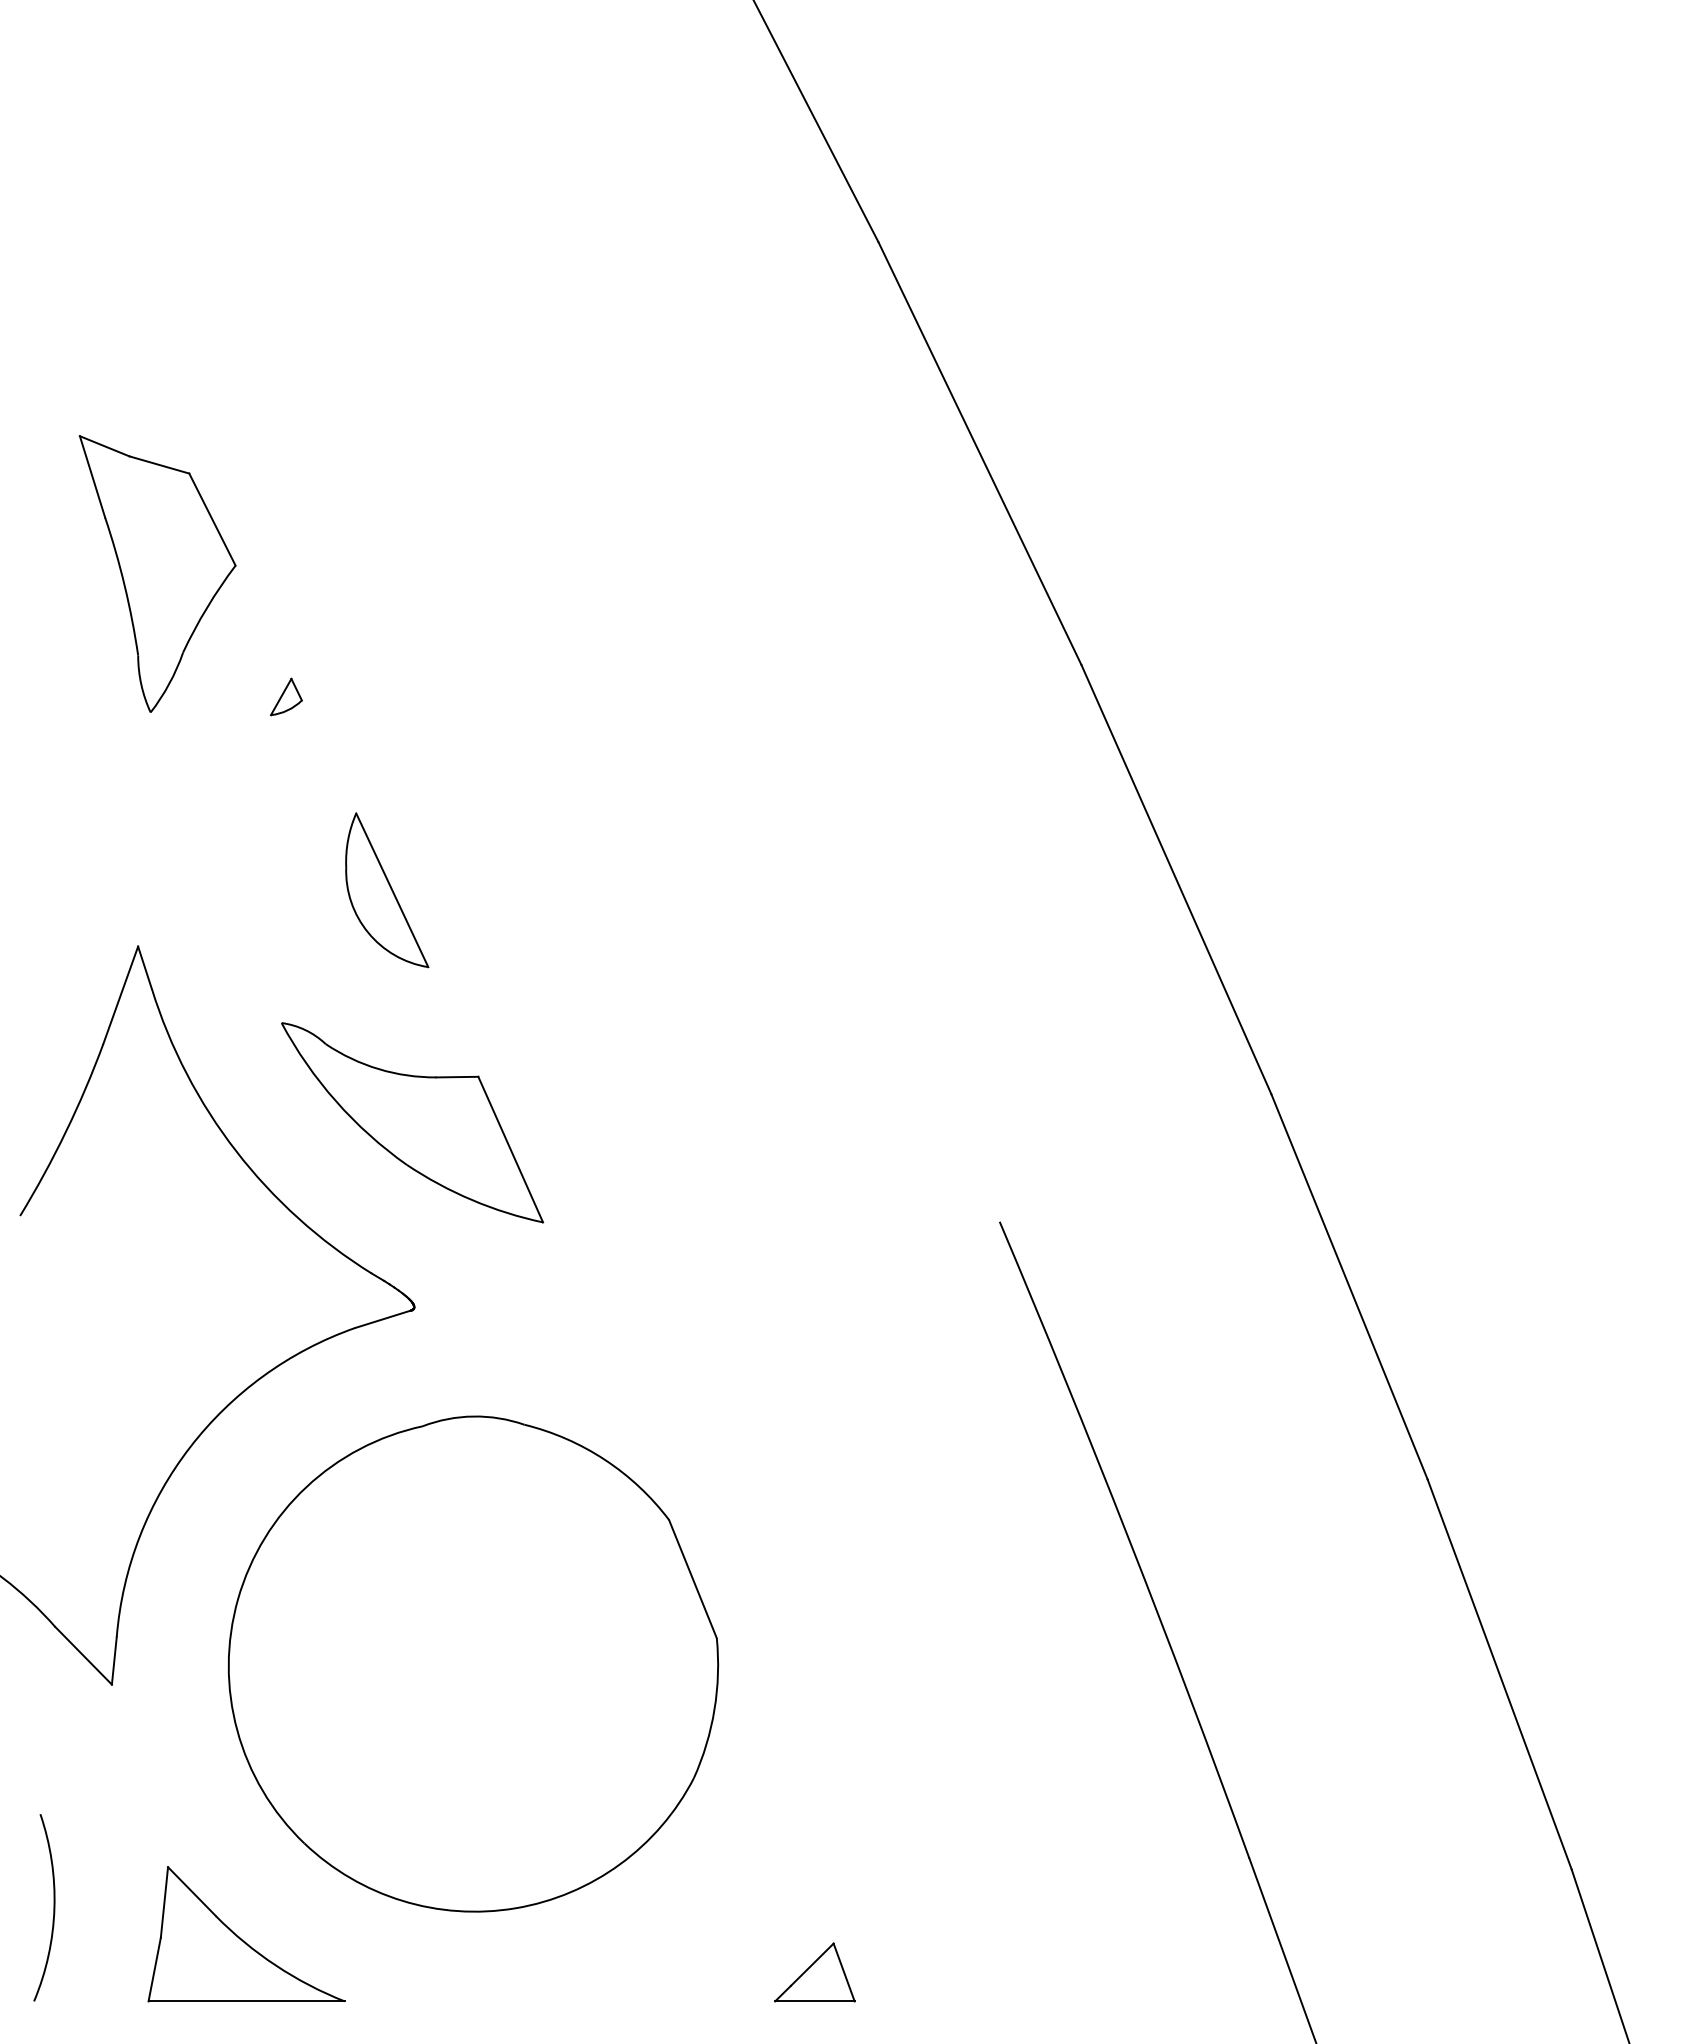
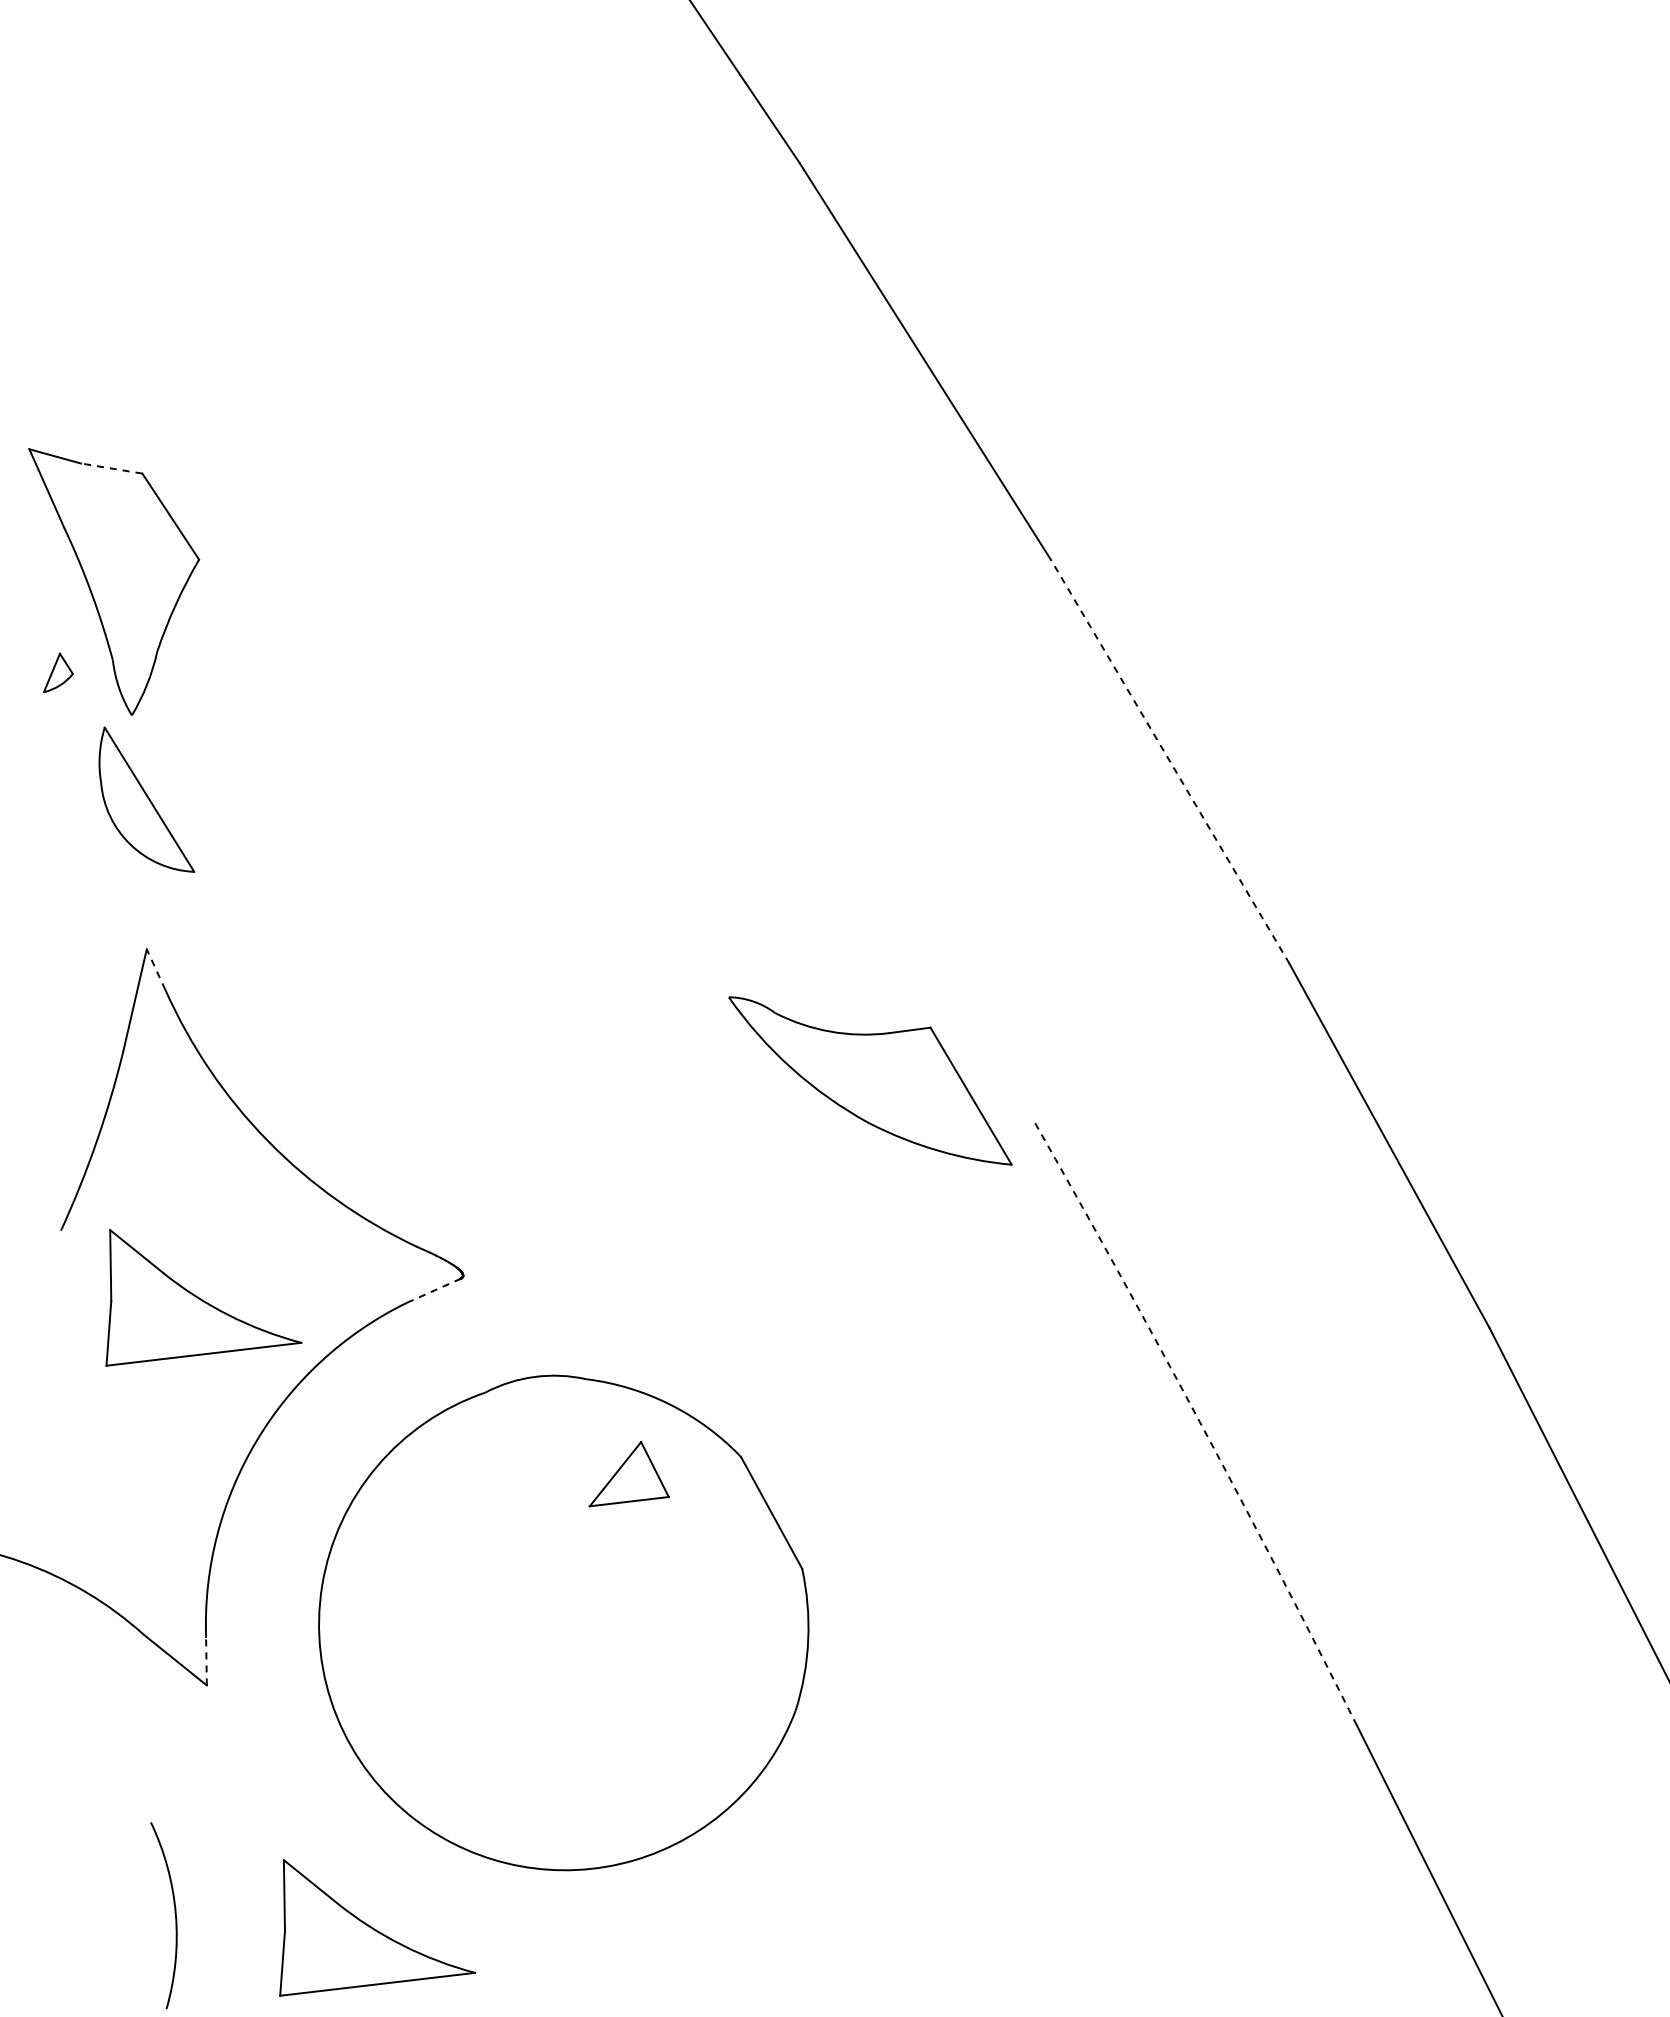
line: (158, 464) -> (110, 468), solid -> dashed
part: (285, 696) -> (56, 671), moved
line: (1176, 879) -> (1170, 761), solid -> dashed
part: (387, 890) -> (144, 800), moved
line: (144, 967) -> (155, 969), solid -> dashed
part: (412, 1122) -> (870, 1080), moved
part: (145, 1294) -> (194, 1294), added
line: (383, 1319) -> (433, 1291), solid -> dashed
arc: (1128, 1538) -> (1199, 1421), solid -> dashed
line: (114, 1661) -> (206, 1662), solid -> dashed
part: (814, 1972) -> (625, 1473), moved

